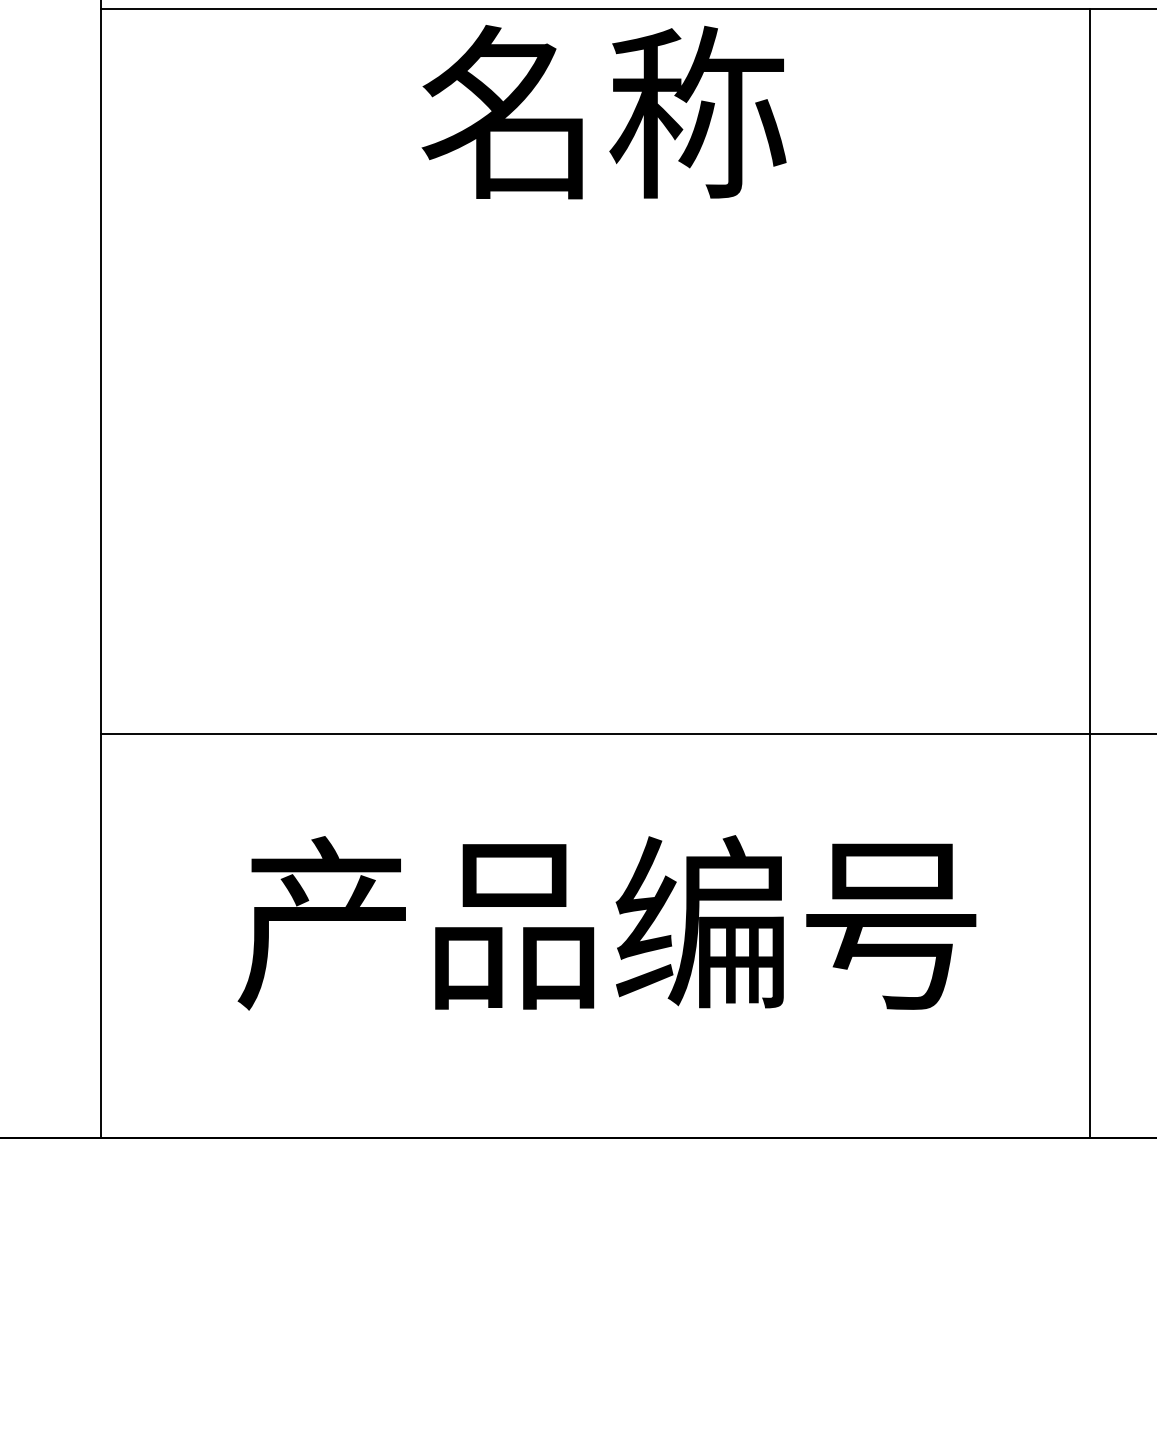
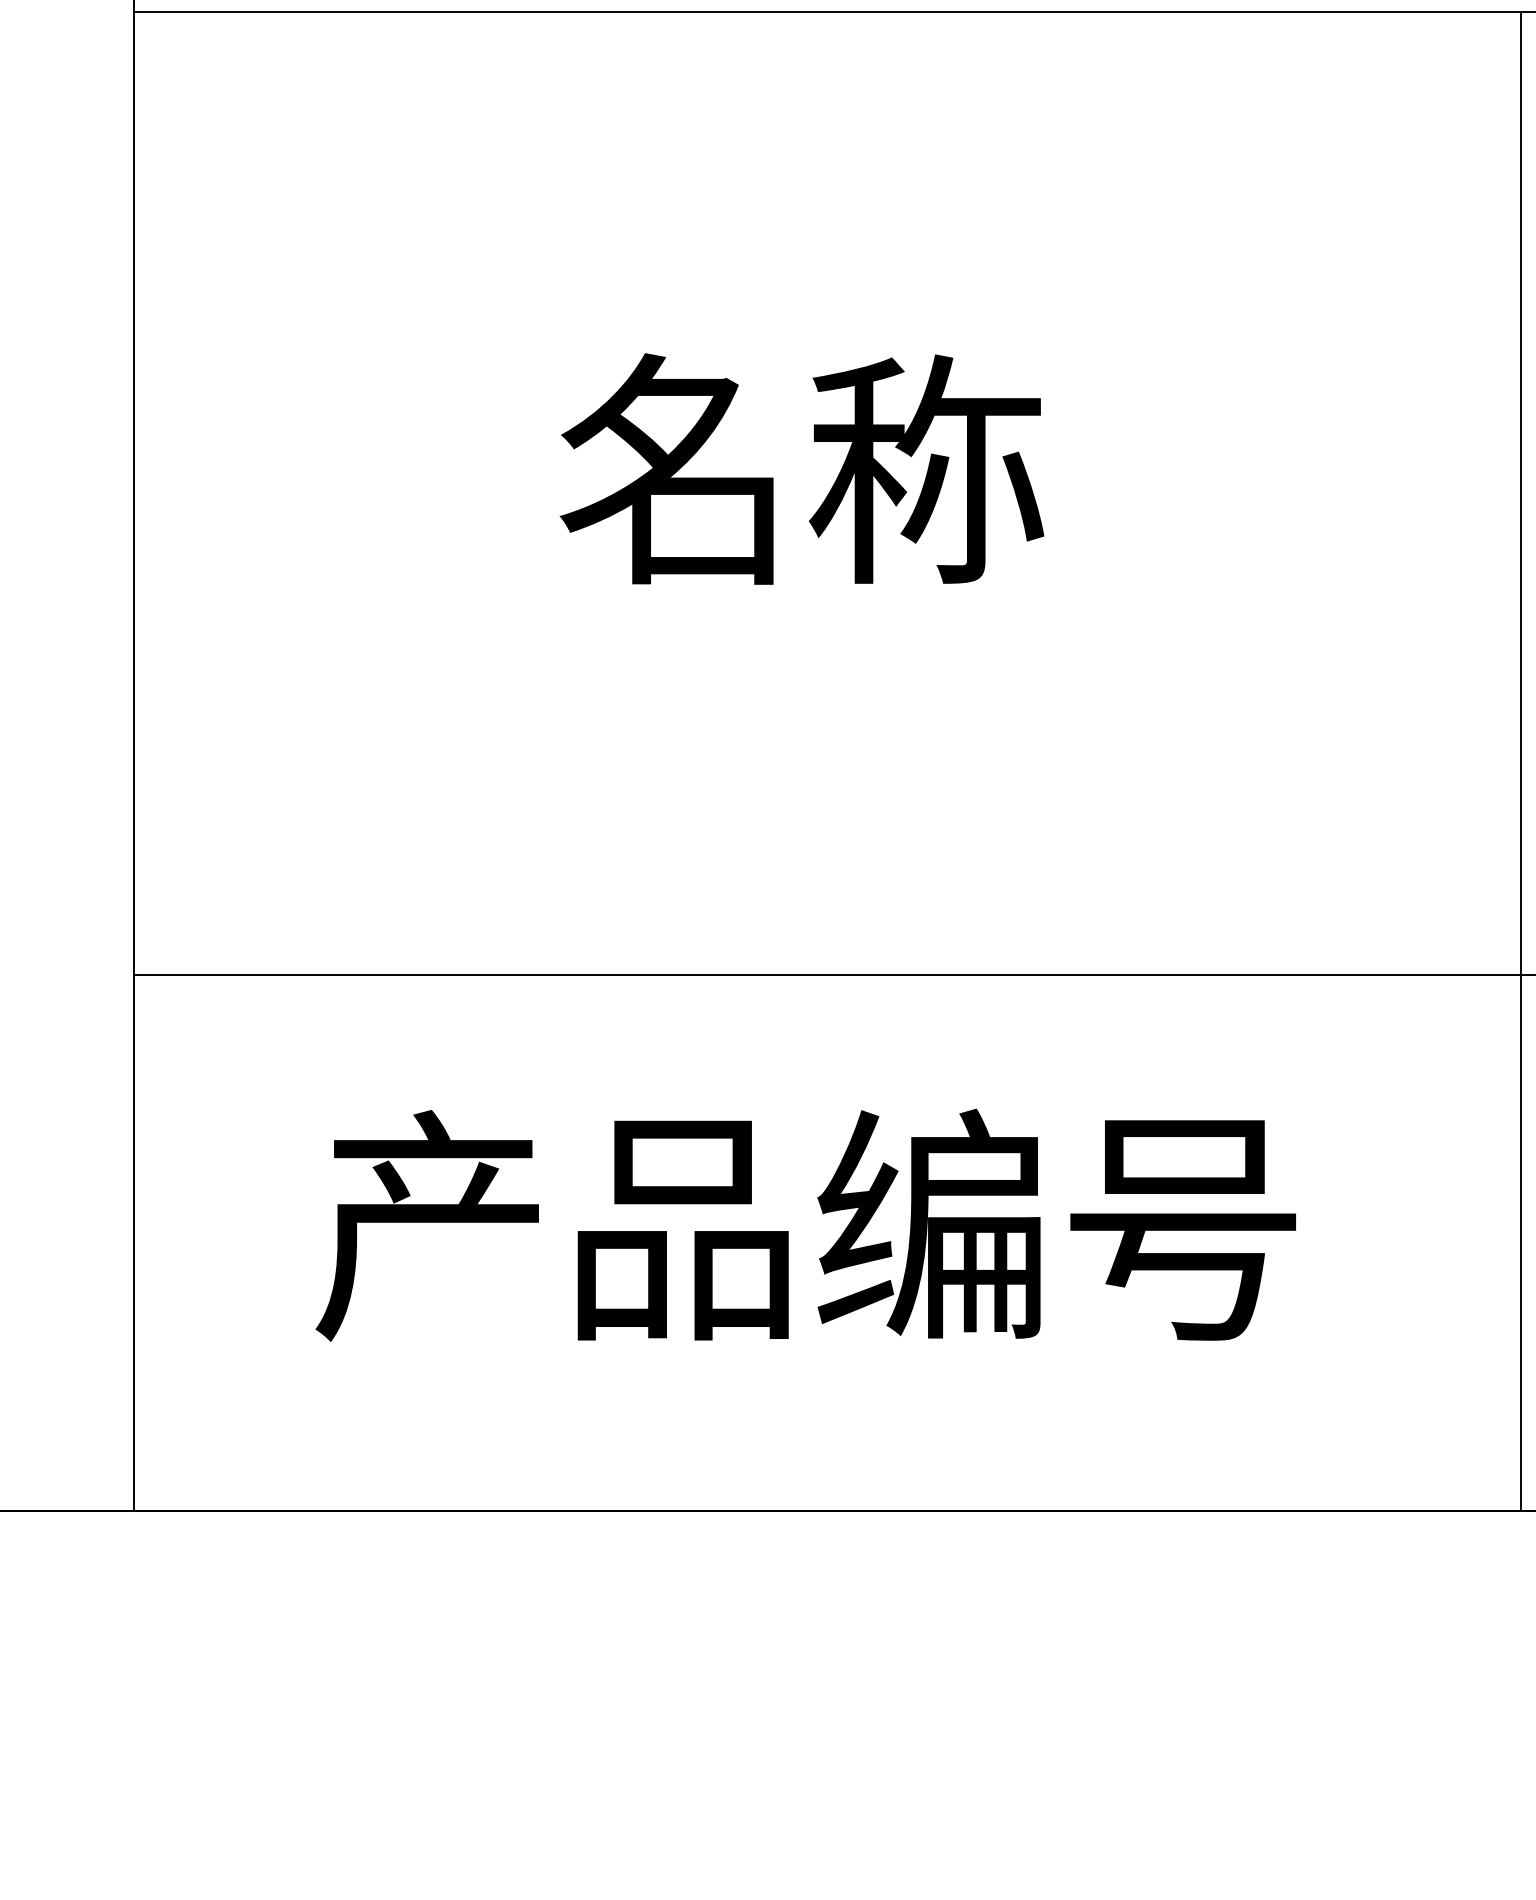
text: (603, 111) -> (801, 468), moved
line: (1089, 573) -> (1520, 761), moved

